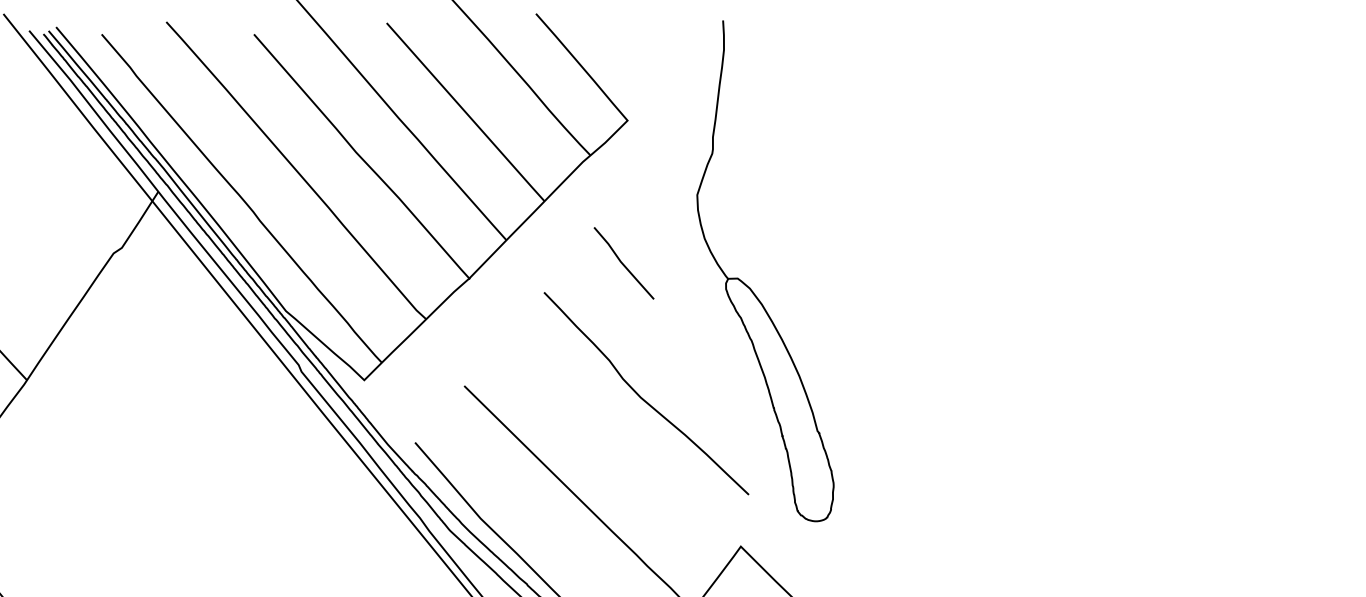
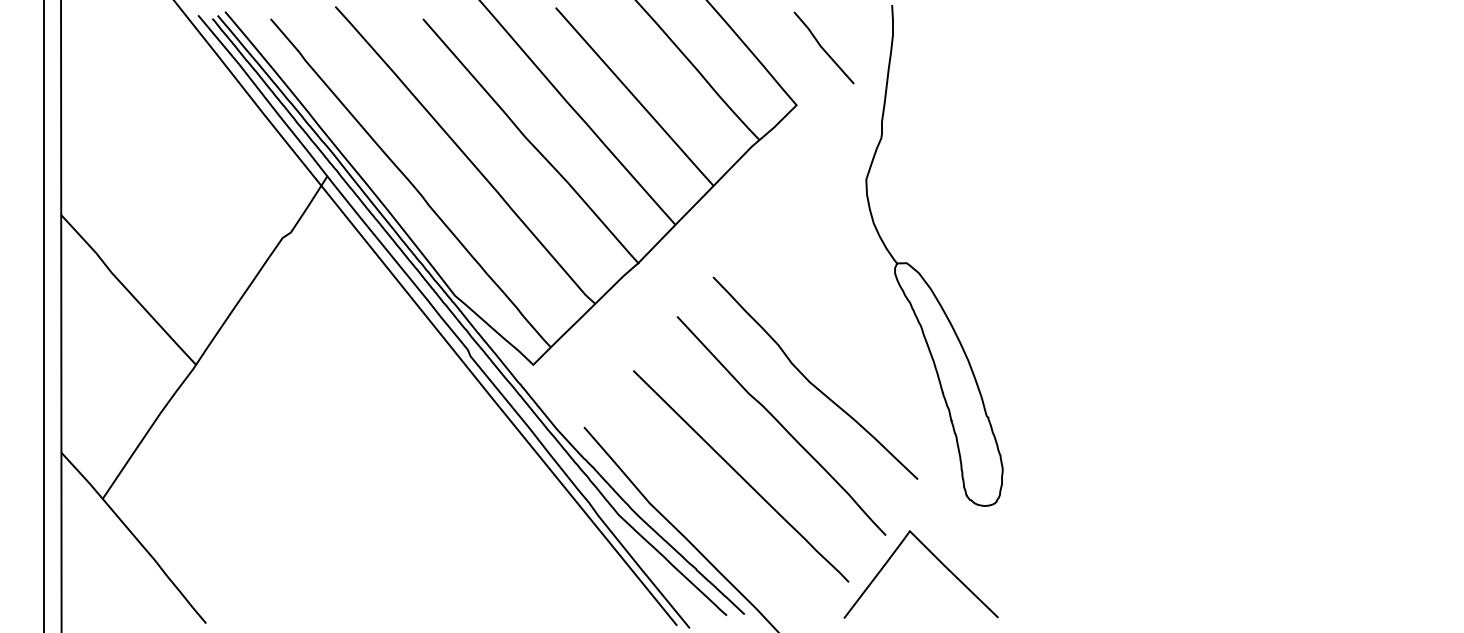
line: (623, 262) -> (823, 47), moved
curve: (612, 440) -> (781, 425), added

